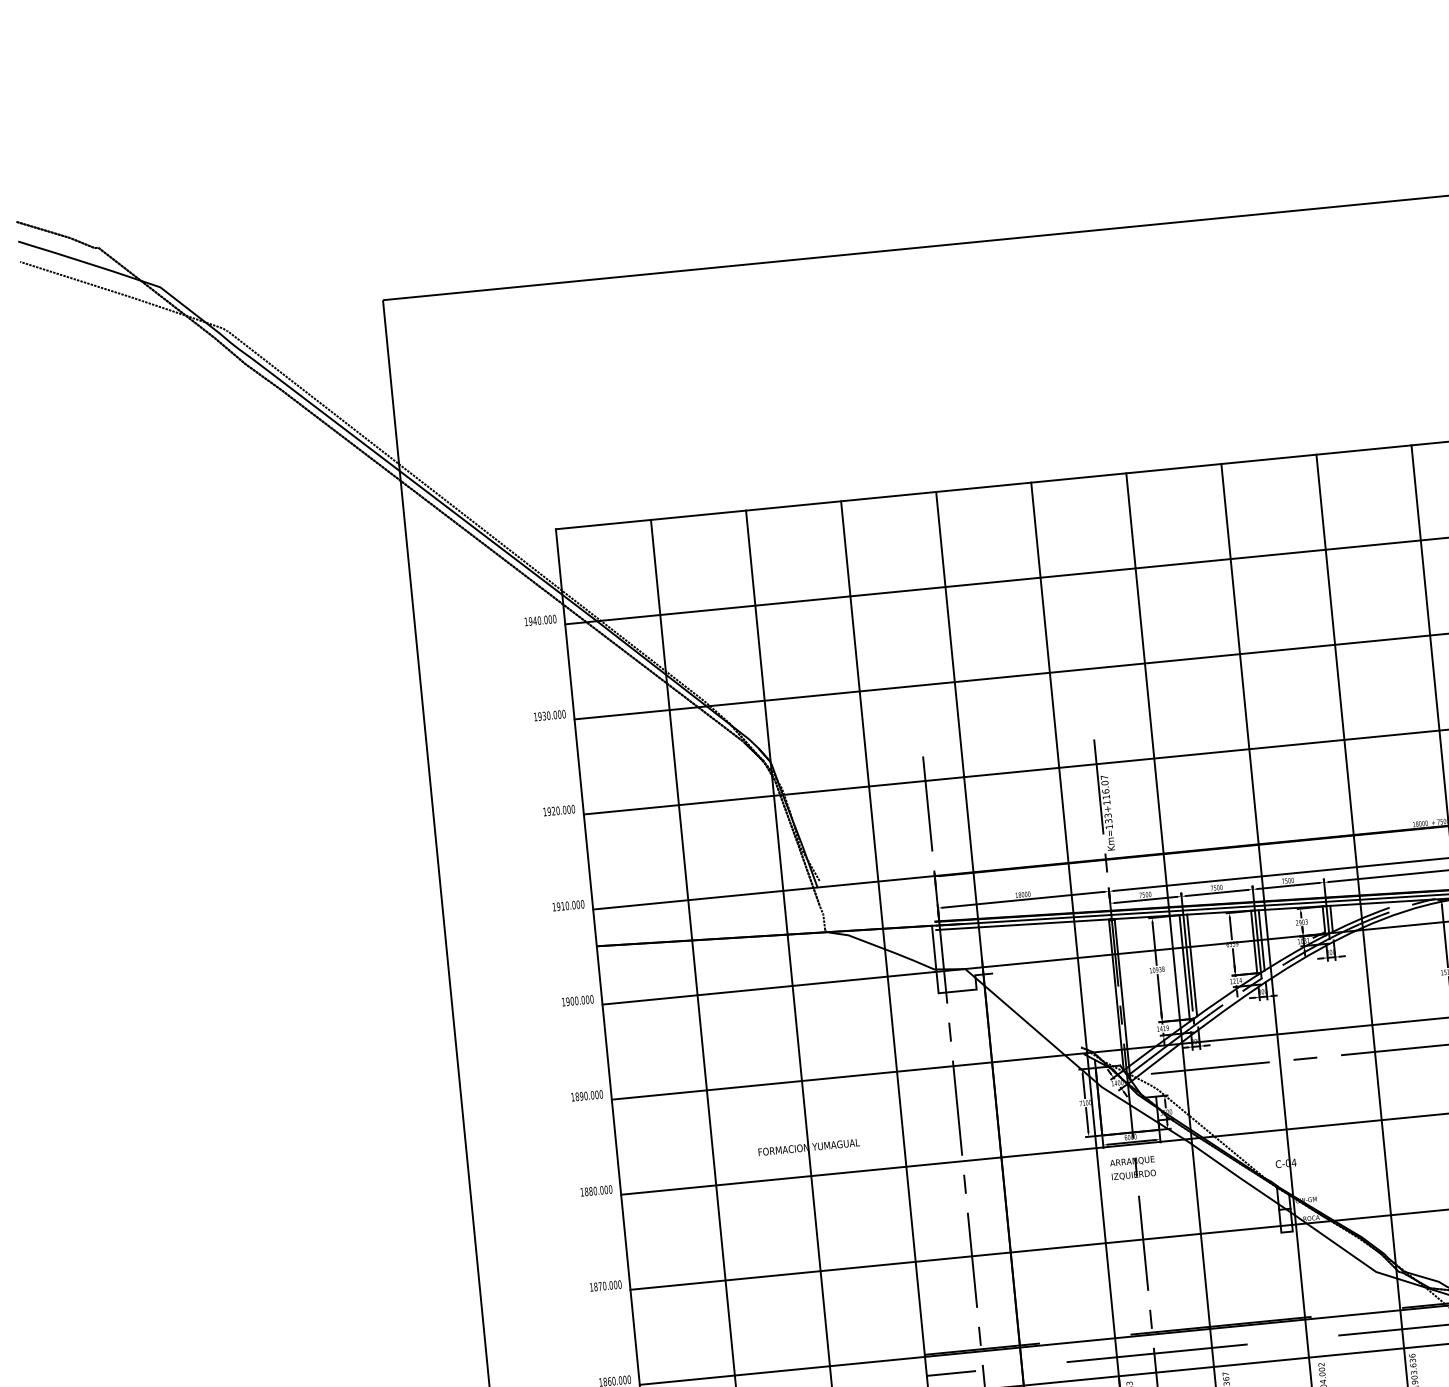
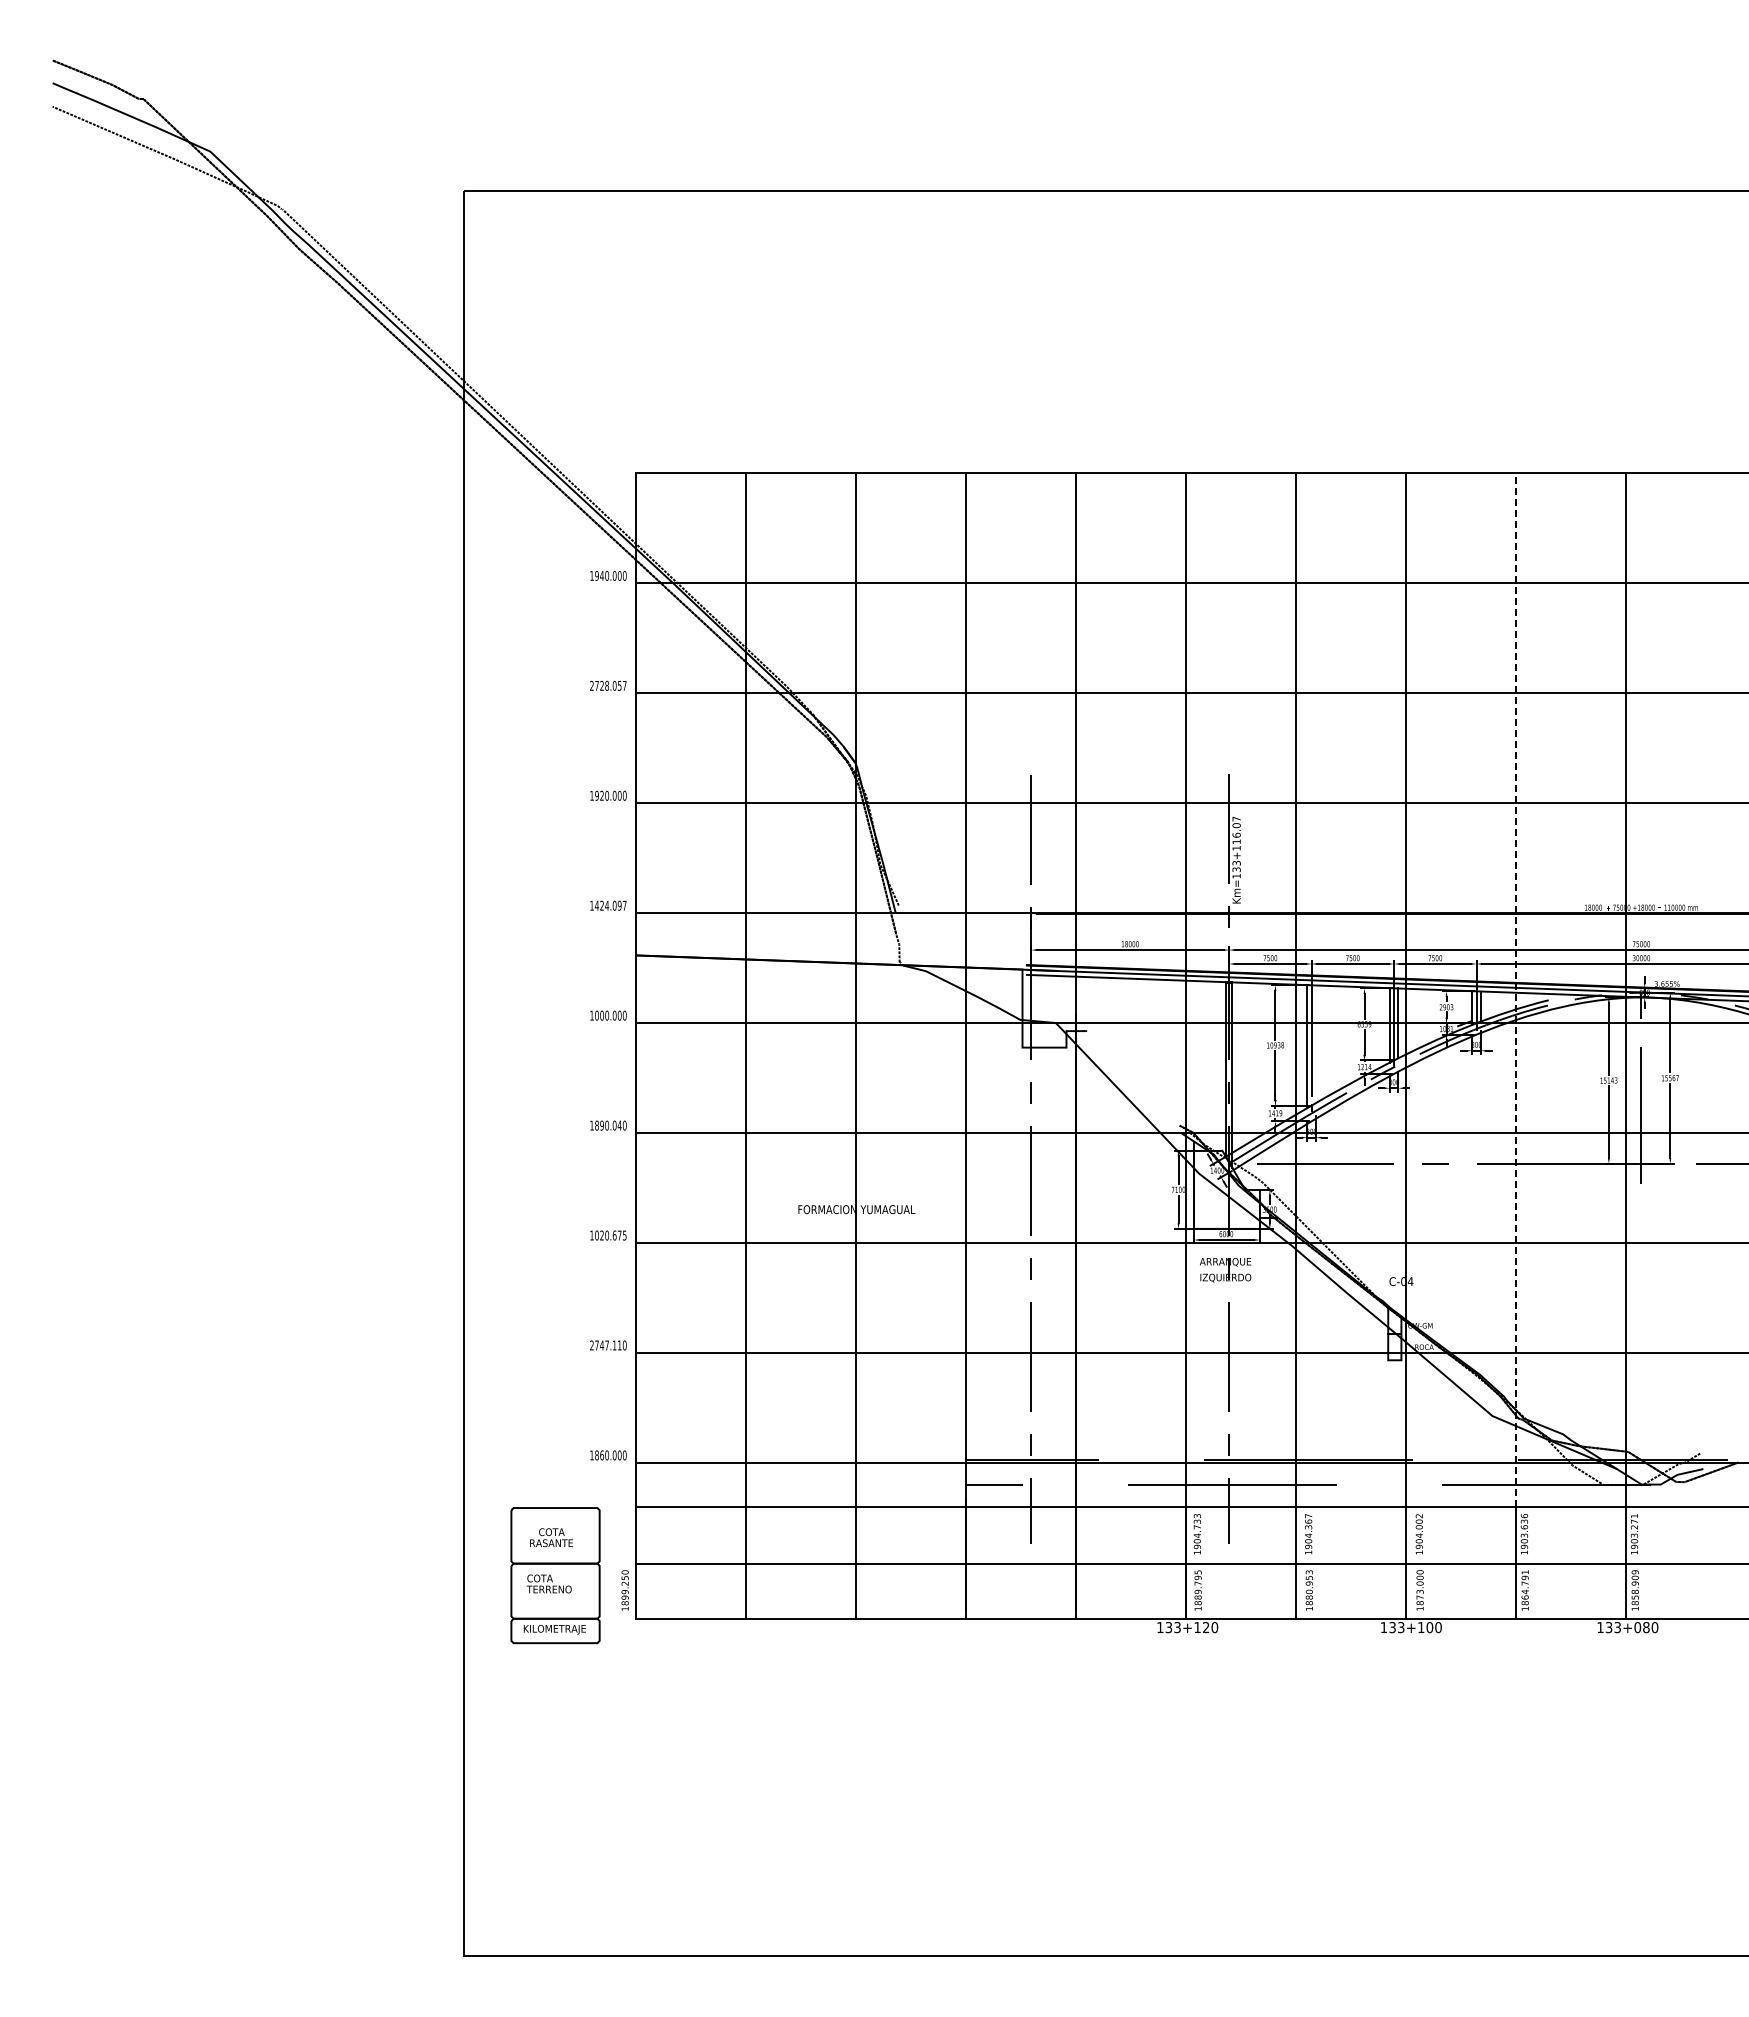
text: (549, 715) -> (608, 685), 1930.000 -> 2728.057
line: (1360, 901) -> (1515, 989), solid -> dashed
text: (570, 905) -> (610, 905), 1910.000 -> 1424.097
line: (1192, 965) -> (1316, 1044), removed
text: (567, 1001) -> (596, 1015), 1900.000 -> 1000.000
text: (596, 1094) -> (619, 1125), 1890.000 -> 1890.040
text: (598, 1190) -> (610, 1235), 1880.000 -> 1020.675
text: (603, 1286) -> (605, 1345), 1870.000 -> 2747.110

